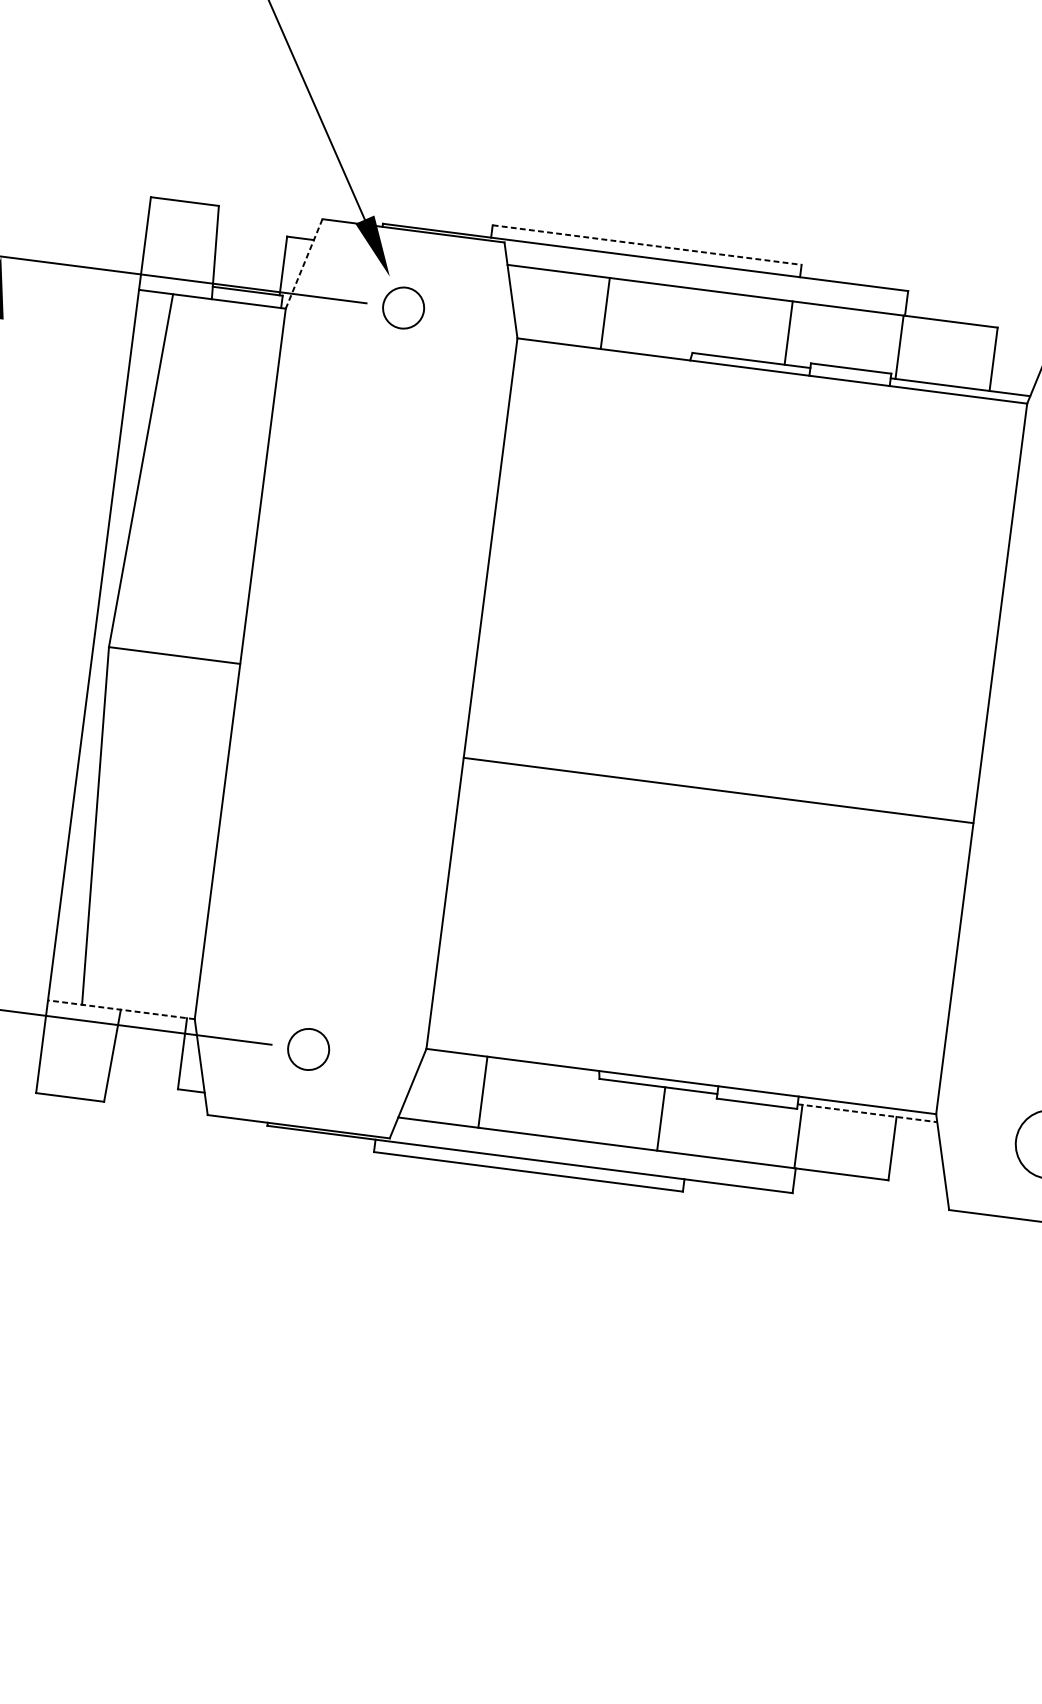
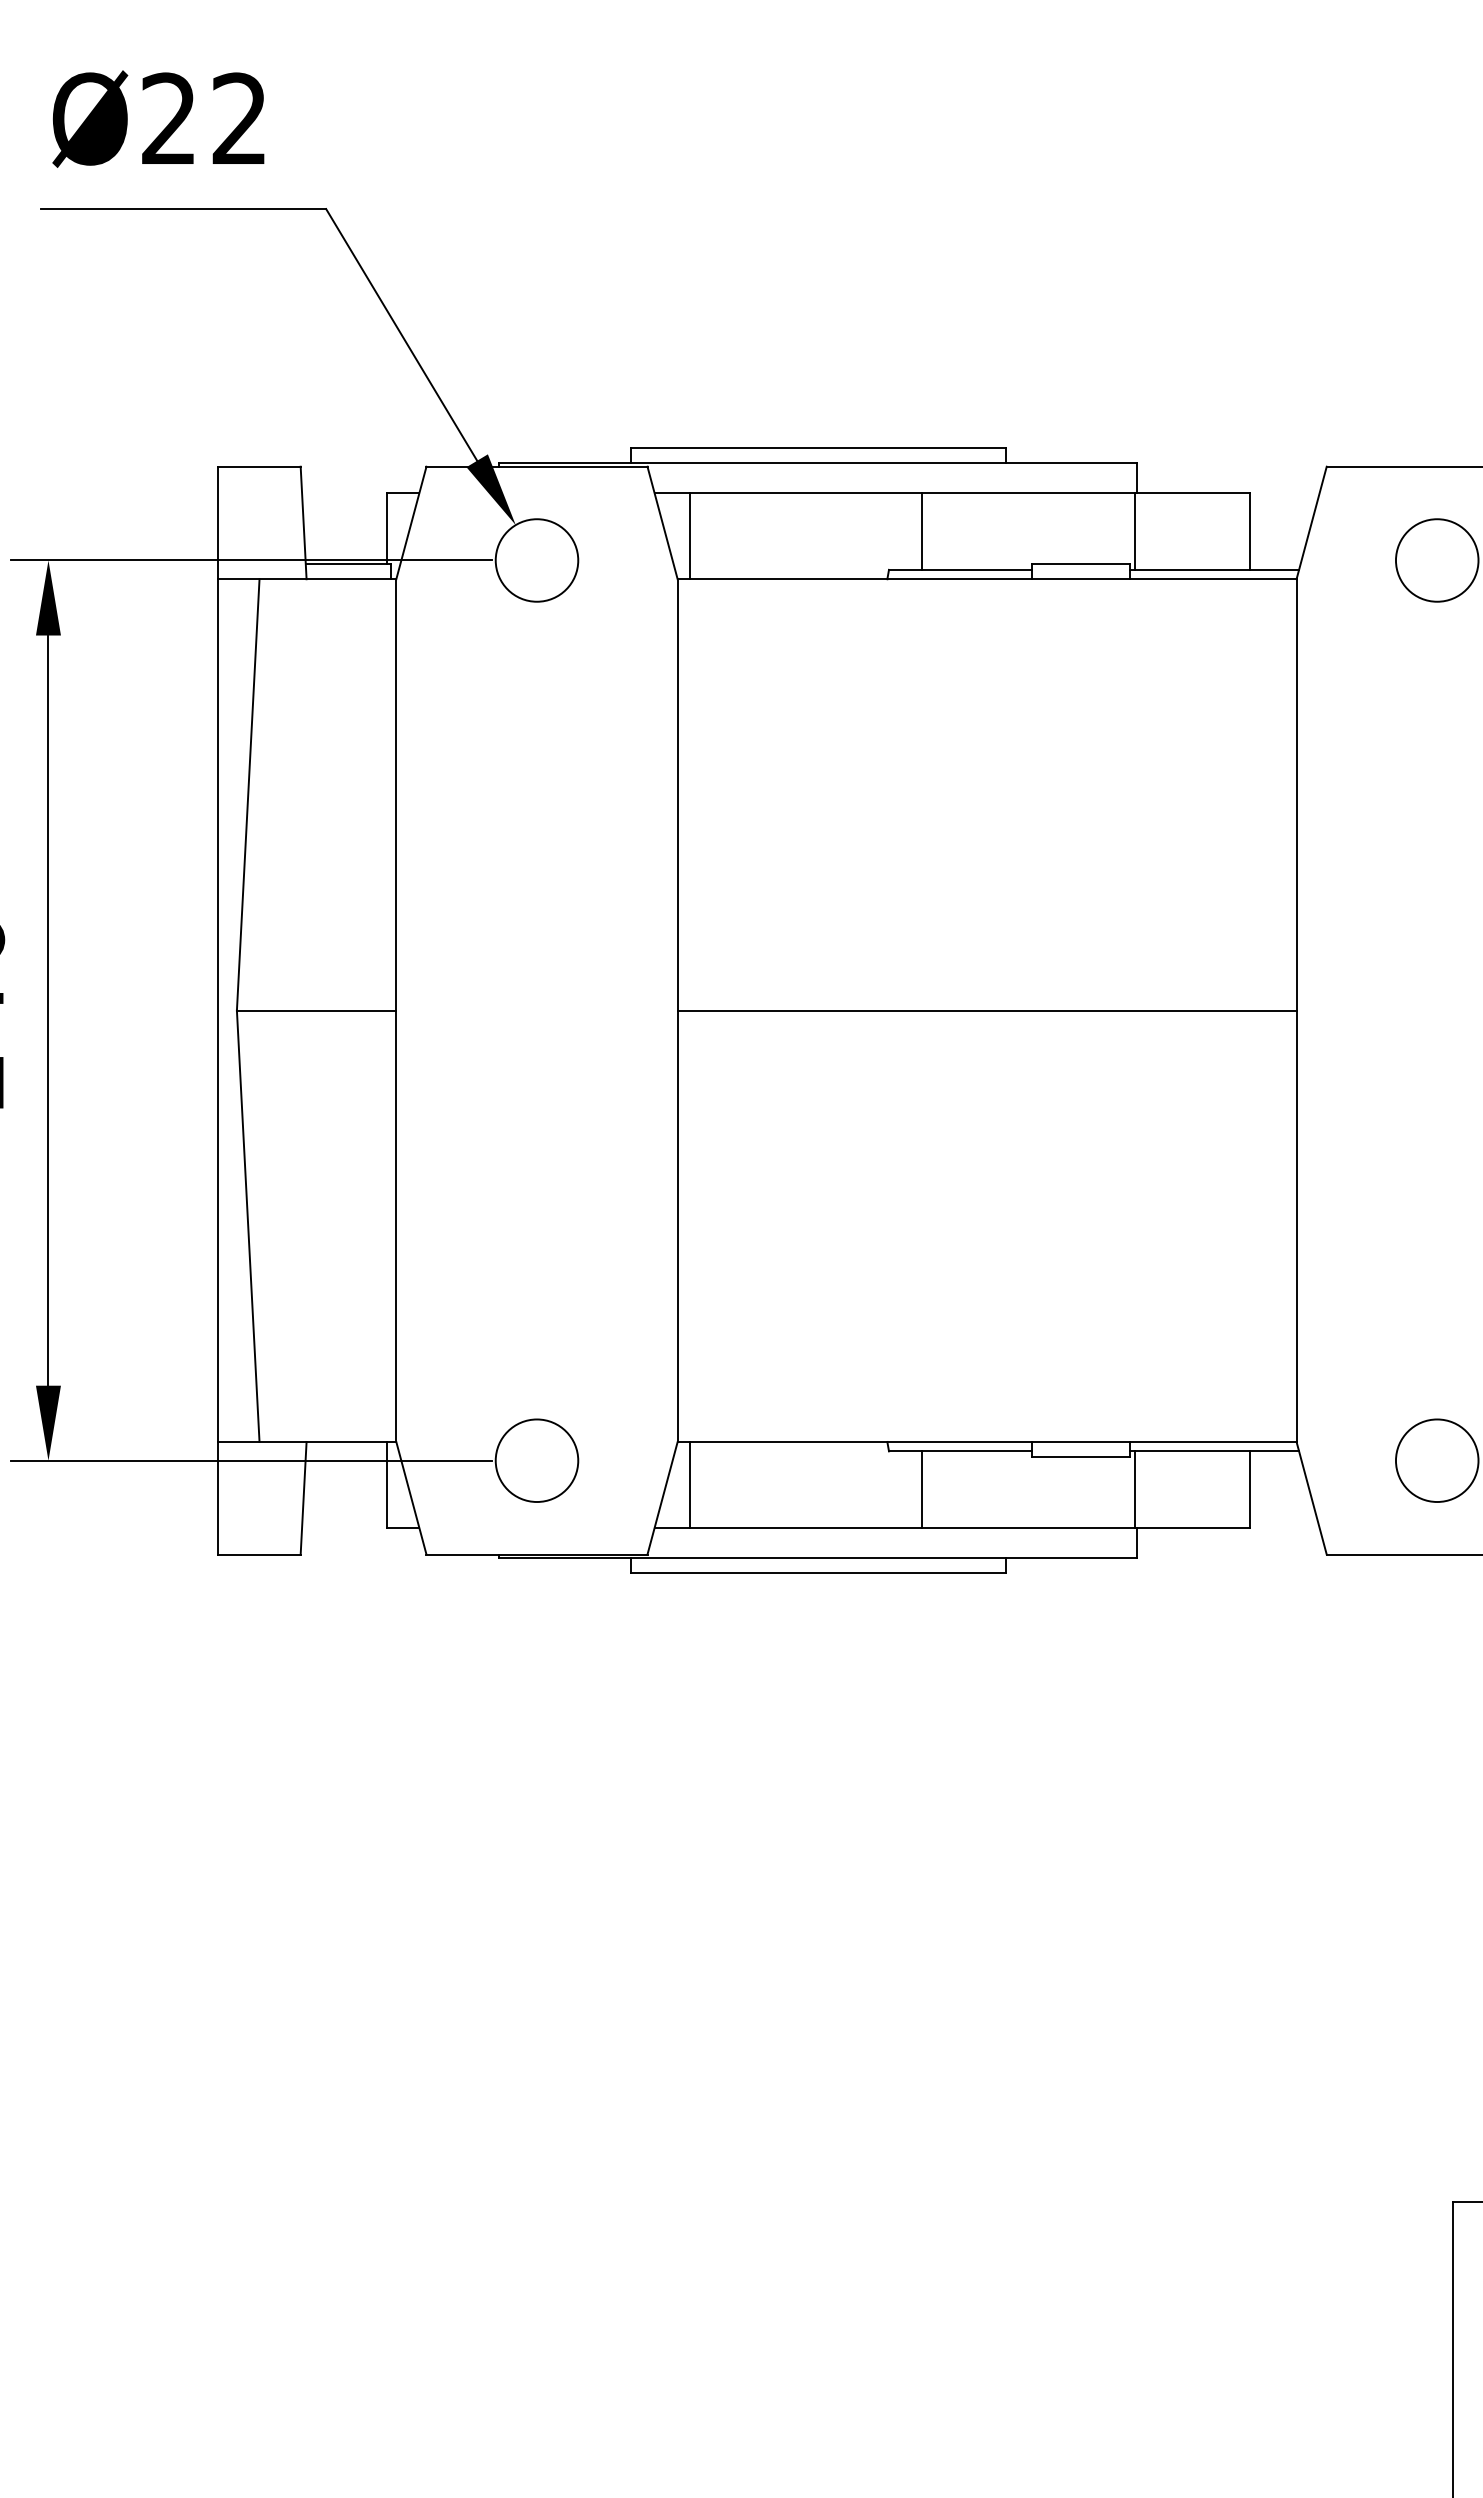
line: (647, 244) -> (818, 447), dashed -> solid
line: (304, 264) -> (411, 523), dashed -> solid
circle: (403, 308) -> (536, 560), size x1.67
line: (605, 312) -> (689, 535), moved
line: (788, 332) -> (921, 530), moved
line: (718, 790) -> (986, 1010), moved
line: (120, 1009) -> (306, 1441), dashed -> solid
circle: (308, 1049) -> (536, 1460), size x1.67
line: (482, 1091) -> (689, 1484), moved
line: (867, 1113) -> (1214, 1451), dashed -> solid
line: (660, 1118) -> (921, 1489), moved

